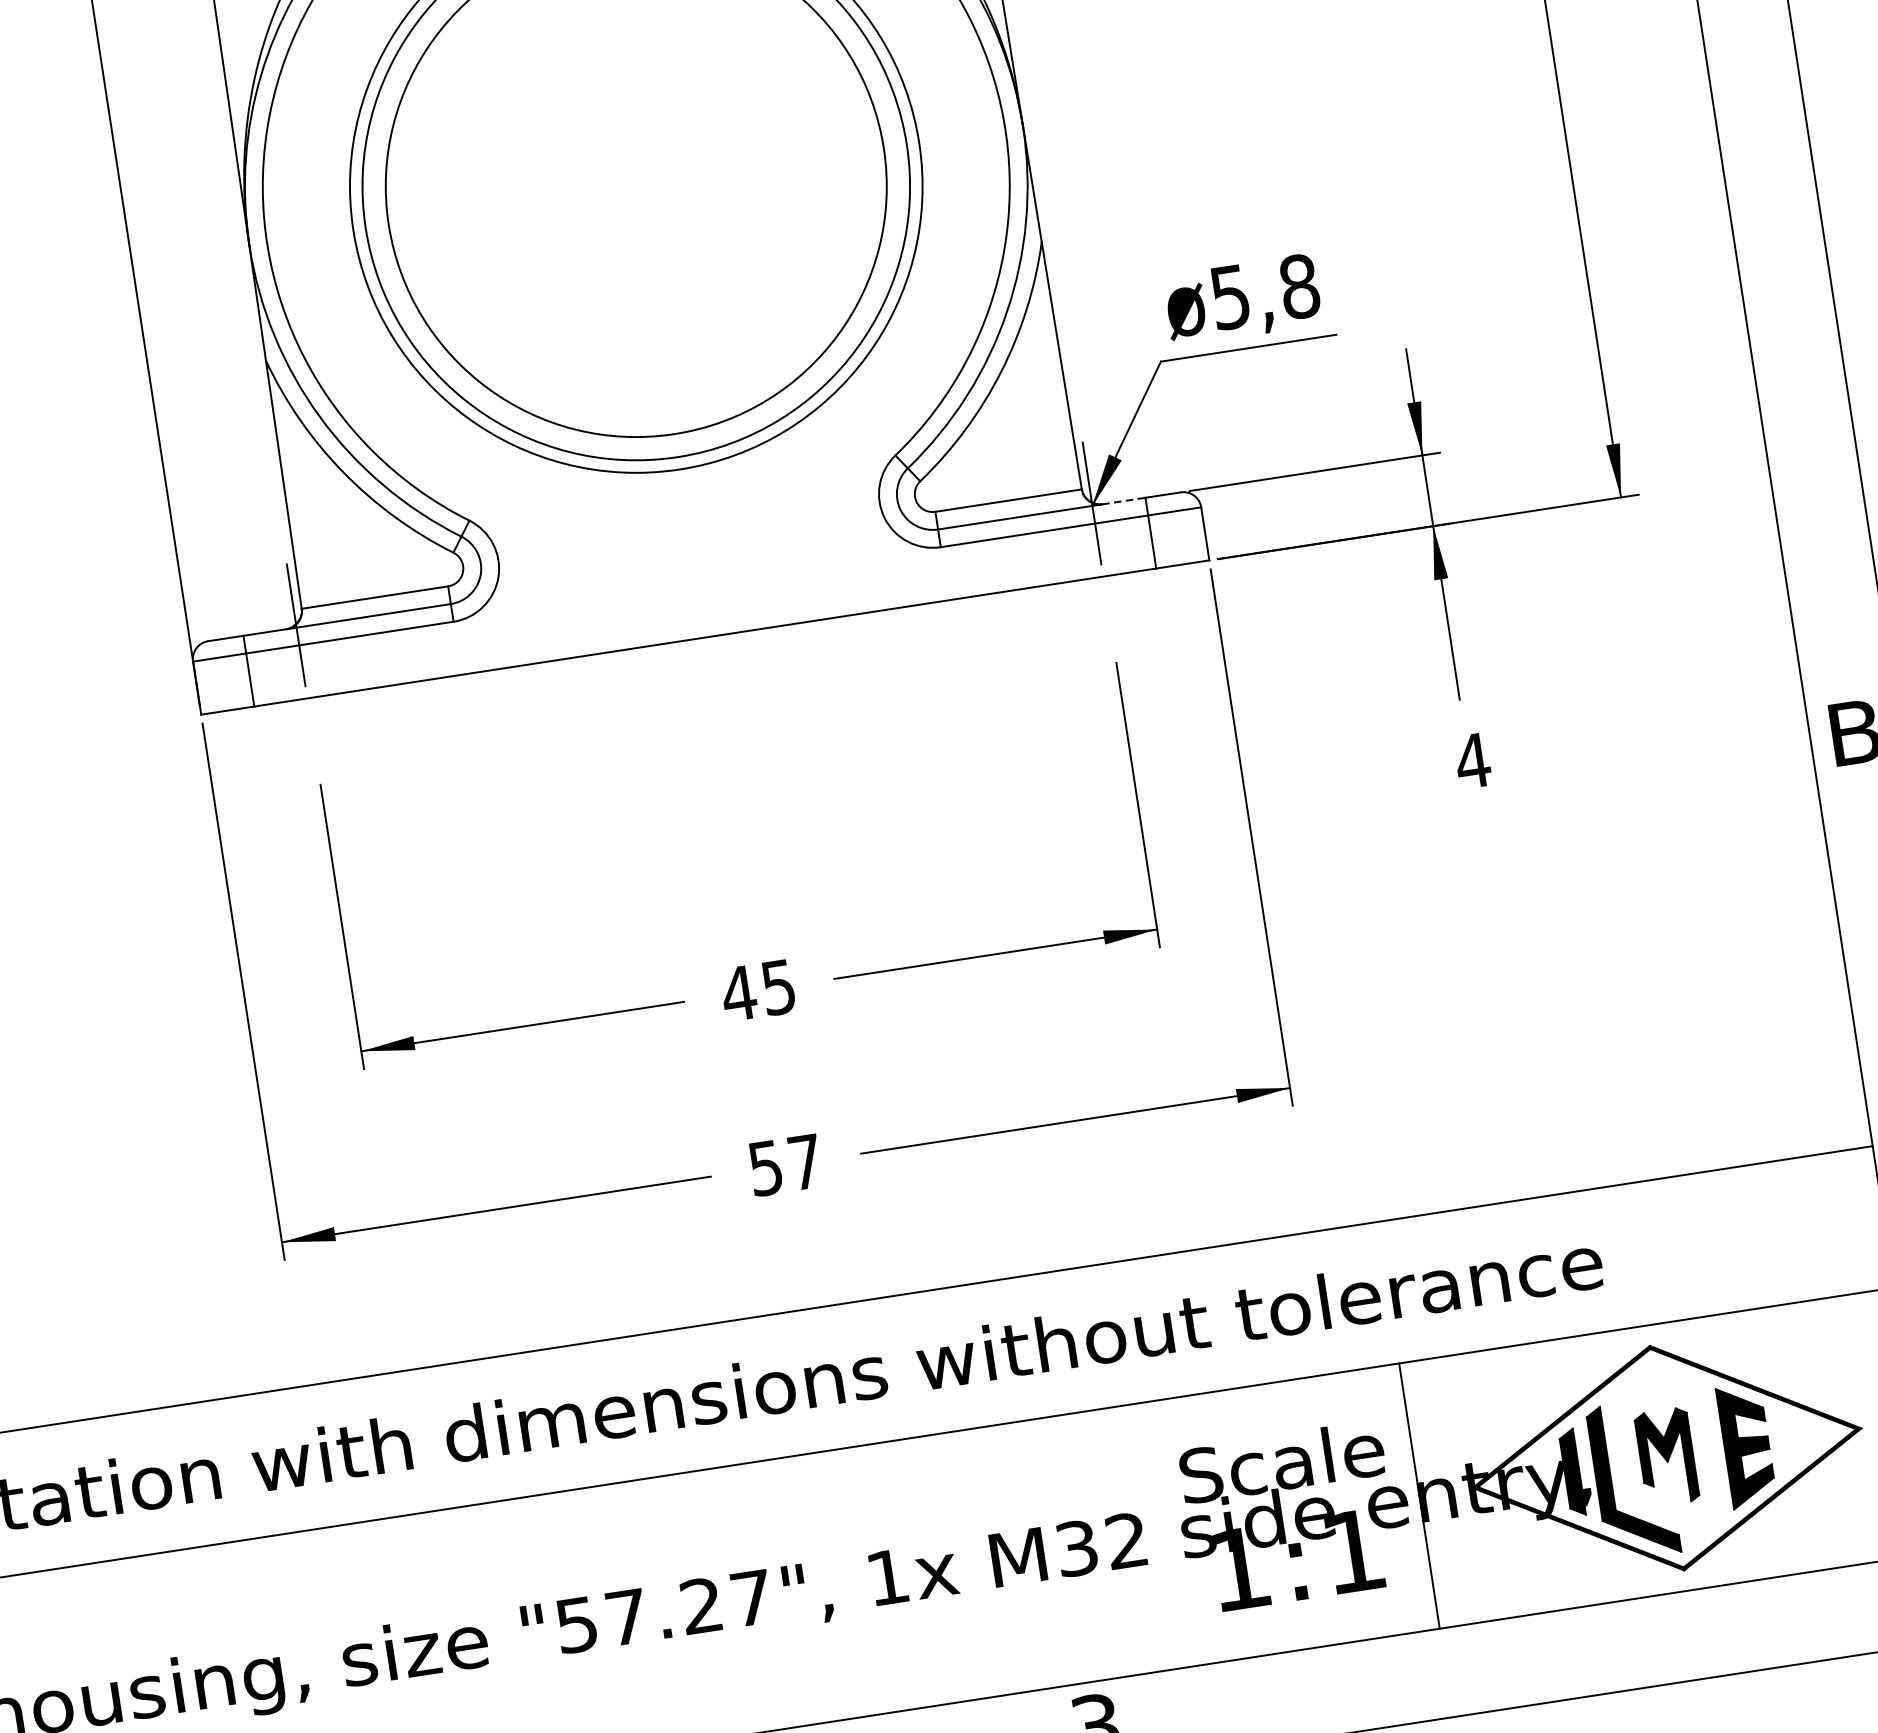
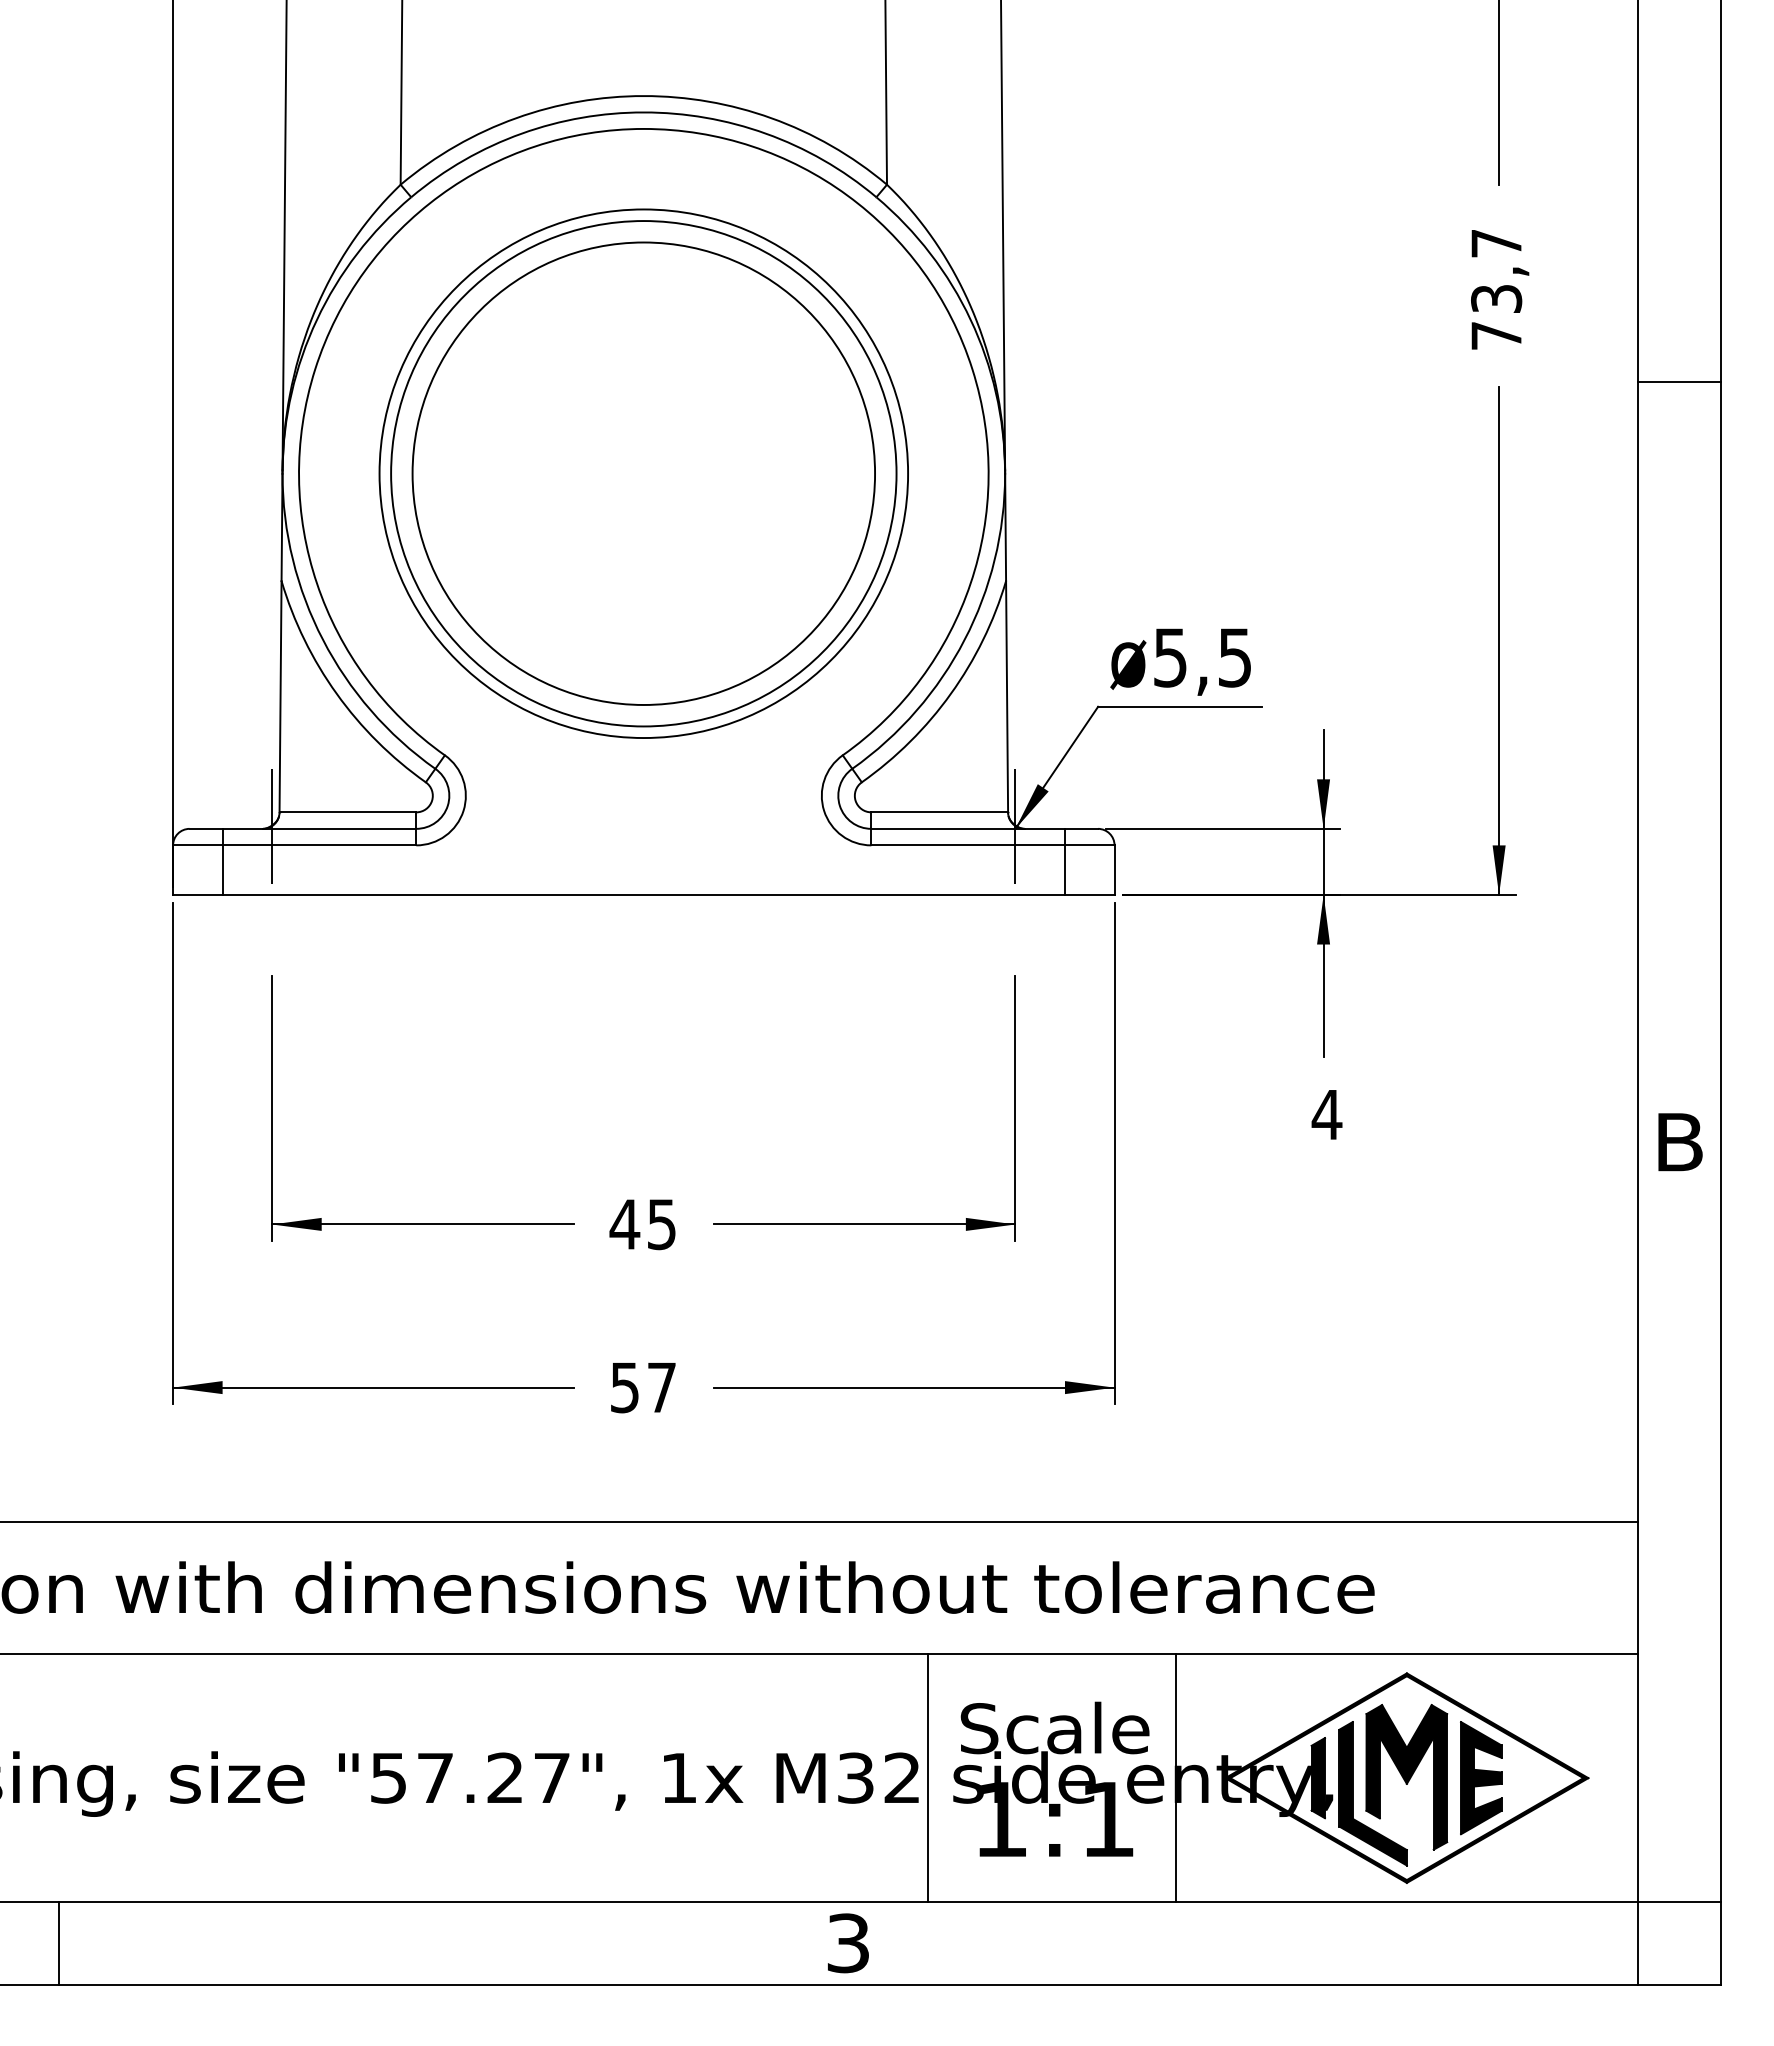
text: (1299, 286) -> (1235, 657), ø5,8 -> ø5,5
line: (1124, 500) -> (1045, 828), dashed -> solid
part: (1666, 1457) -> (1406, 1777), size x1.67
line: (1153, 1537) -> (927, 1778), added

